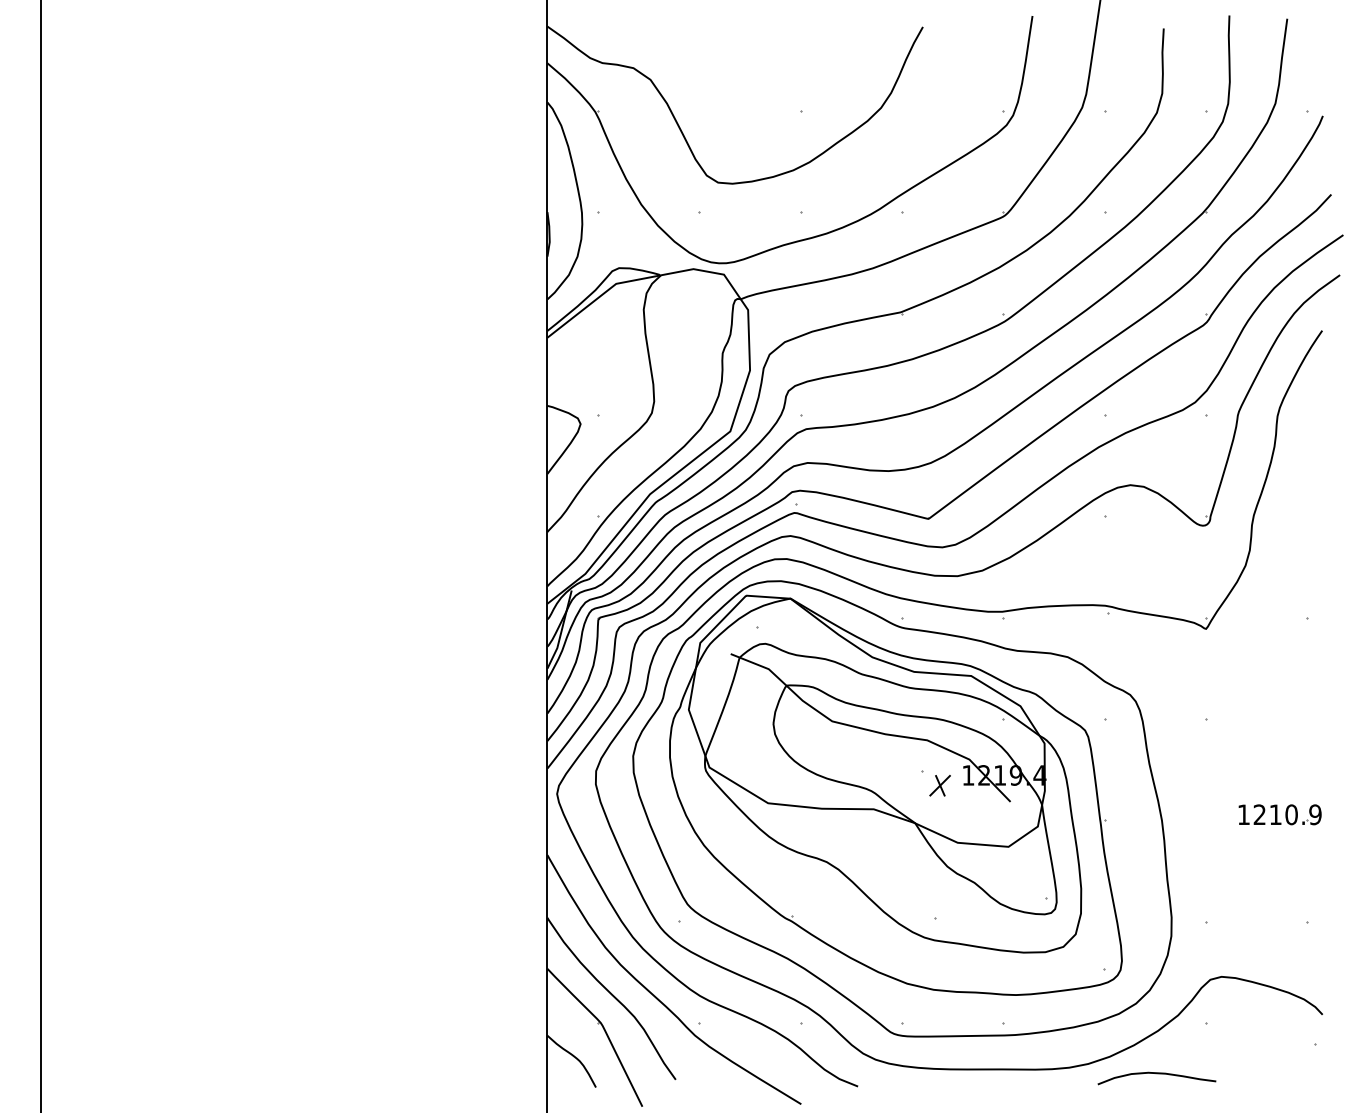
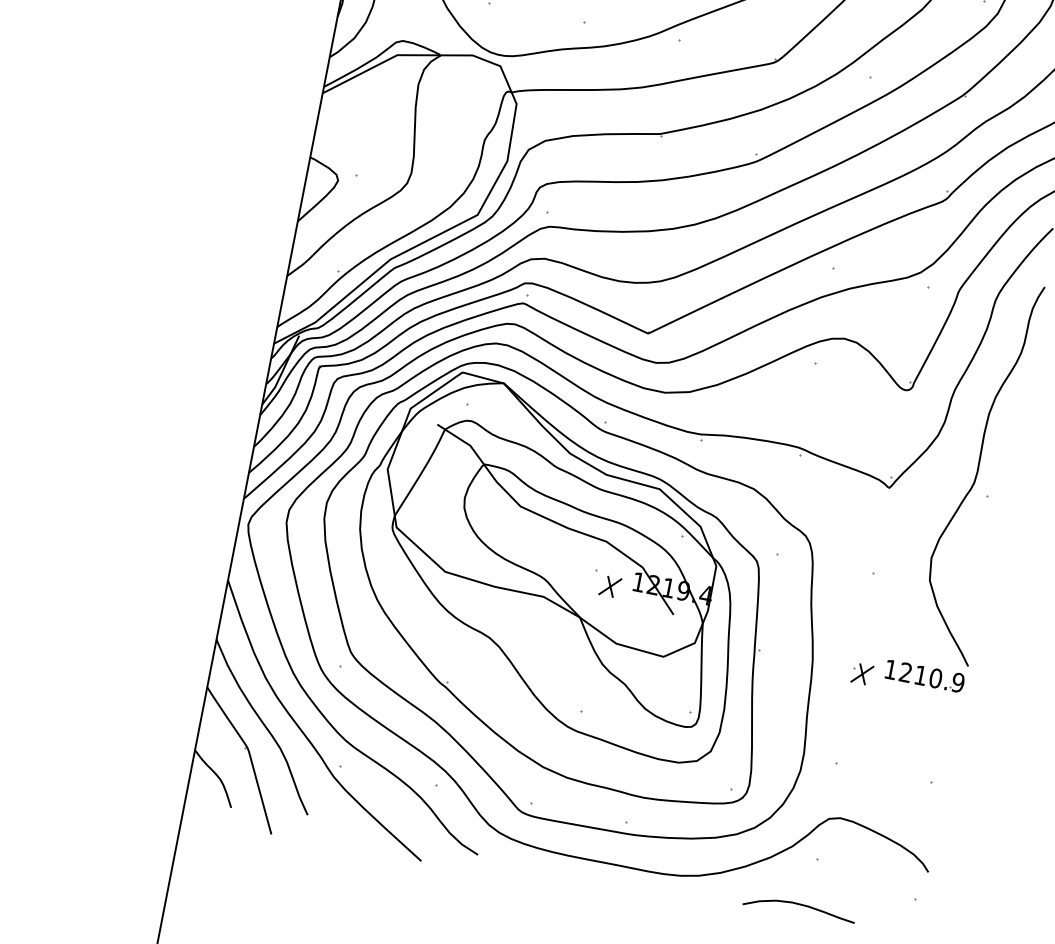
curve: (1293, 594) -> (977, 471), added
part: (1215, 824) -> (862, 673), added
curve: (1156, 1074) -> (799, 905), moved

